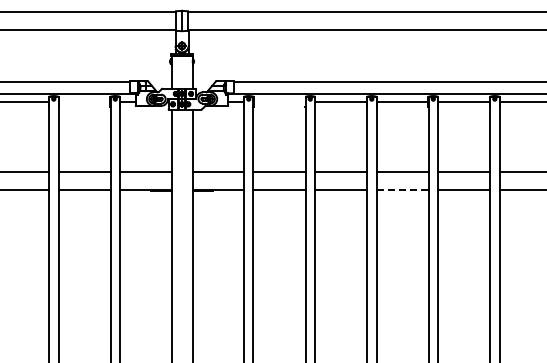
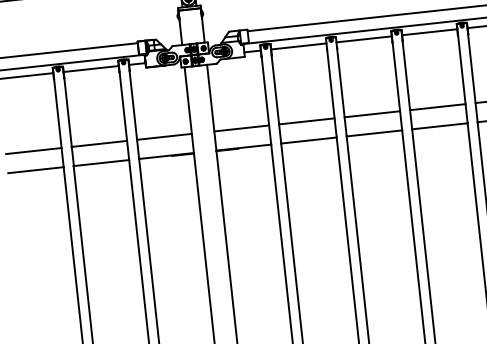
line: (84, 101) -> (91, 68), added
line: (279, 101) -> (298, 46), added
line: (403, 190) -> (440, 126), dashed -> solid

